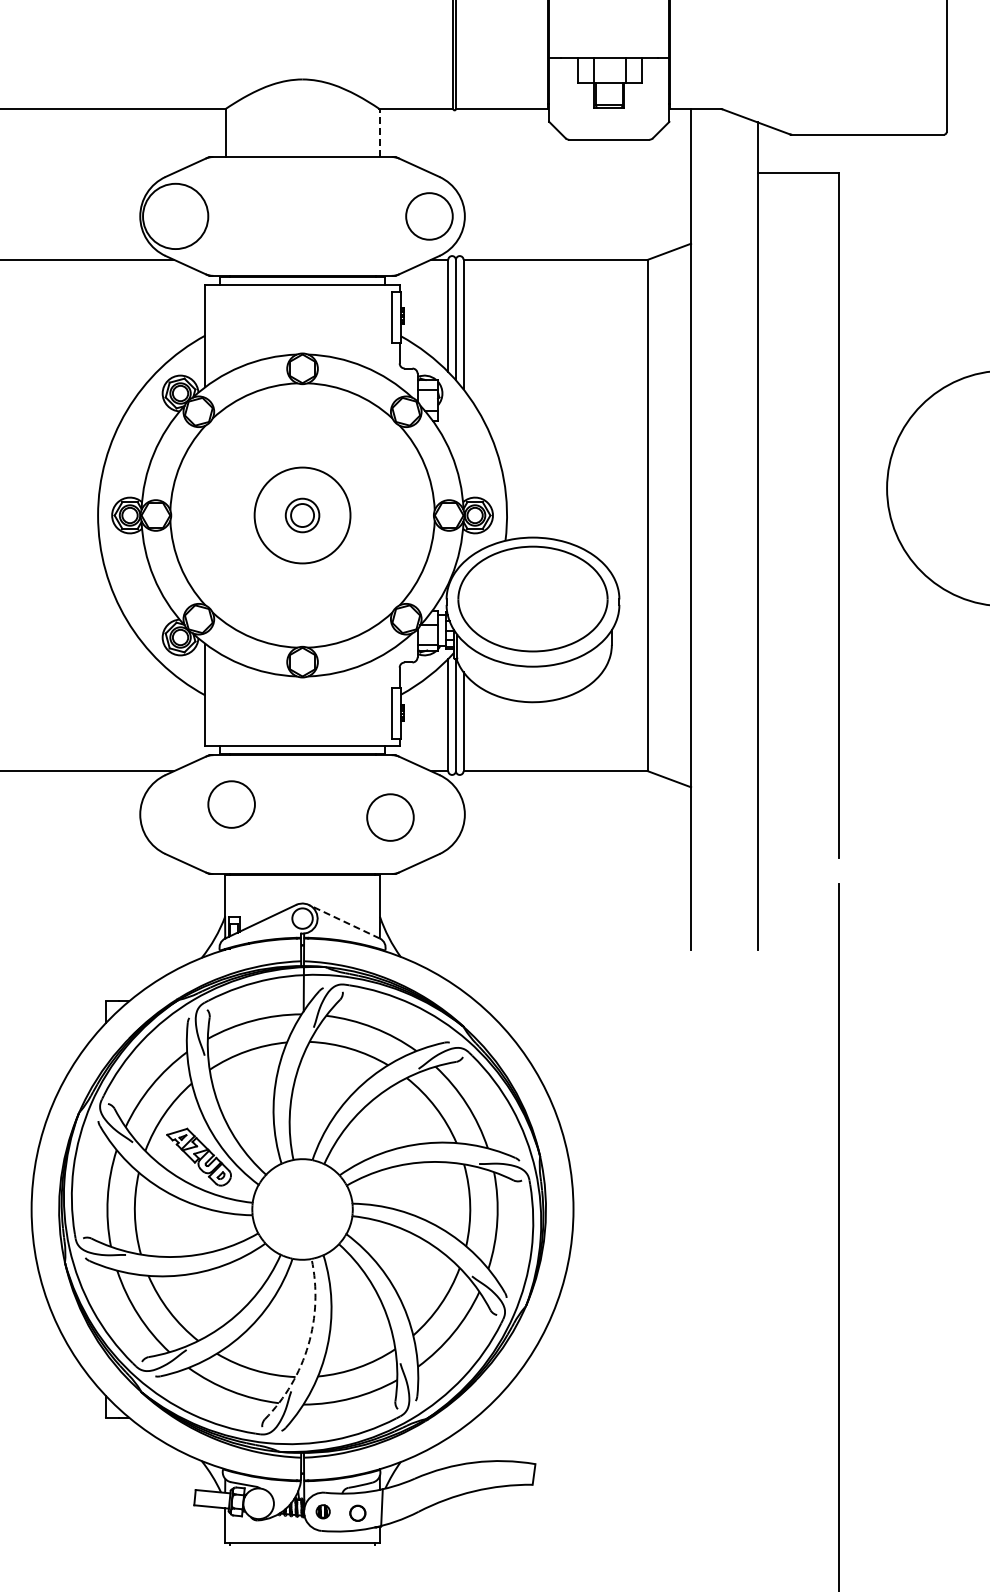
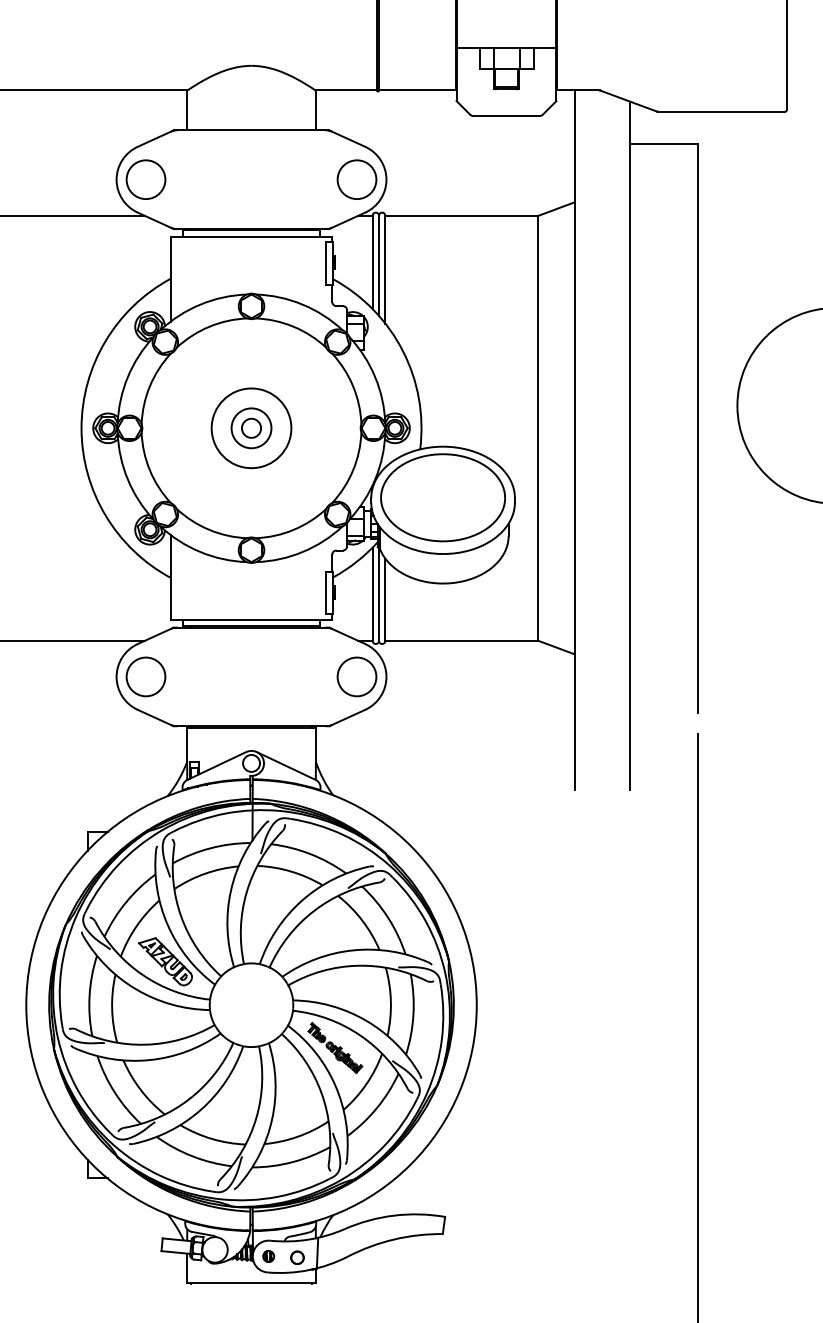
line: (379, 132) -> (315, 109), dashed -> solid
circle: (175, 216) -> (145, 179), size x0.71
circle: (302, 515) -> (251, 428), size x1.43
circle: (231, 804) -> (145, 676), moved
circle: (390, 817) -> (357, 676), moved
line: (343, 921) -> (285, 765), dashed -> solid
part: (403, 1260) -> (335, 1047), added
arc: (308, 1345) -> (256, 1118), dashed -> solid

